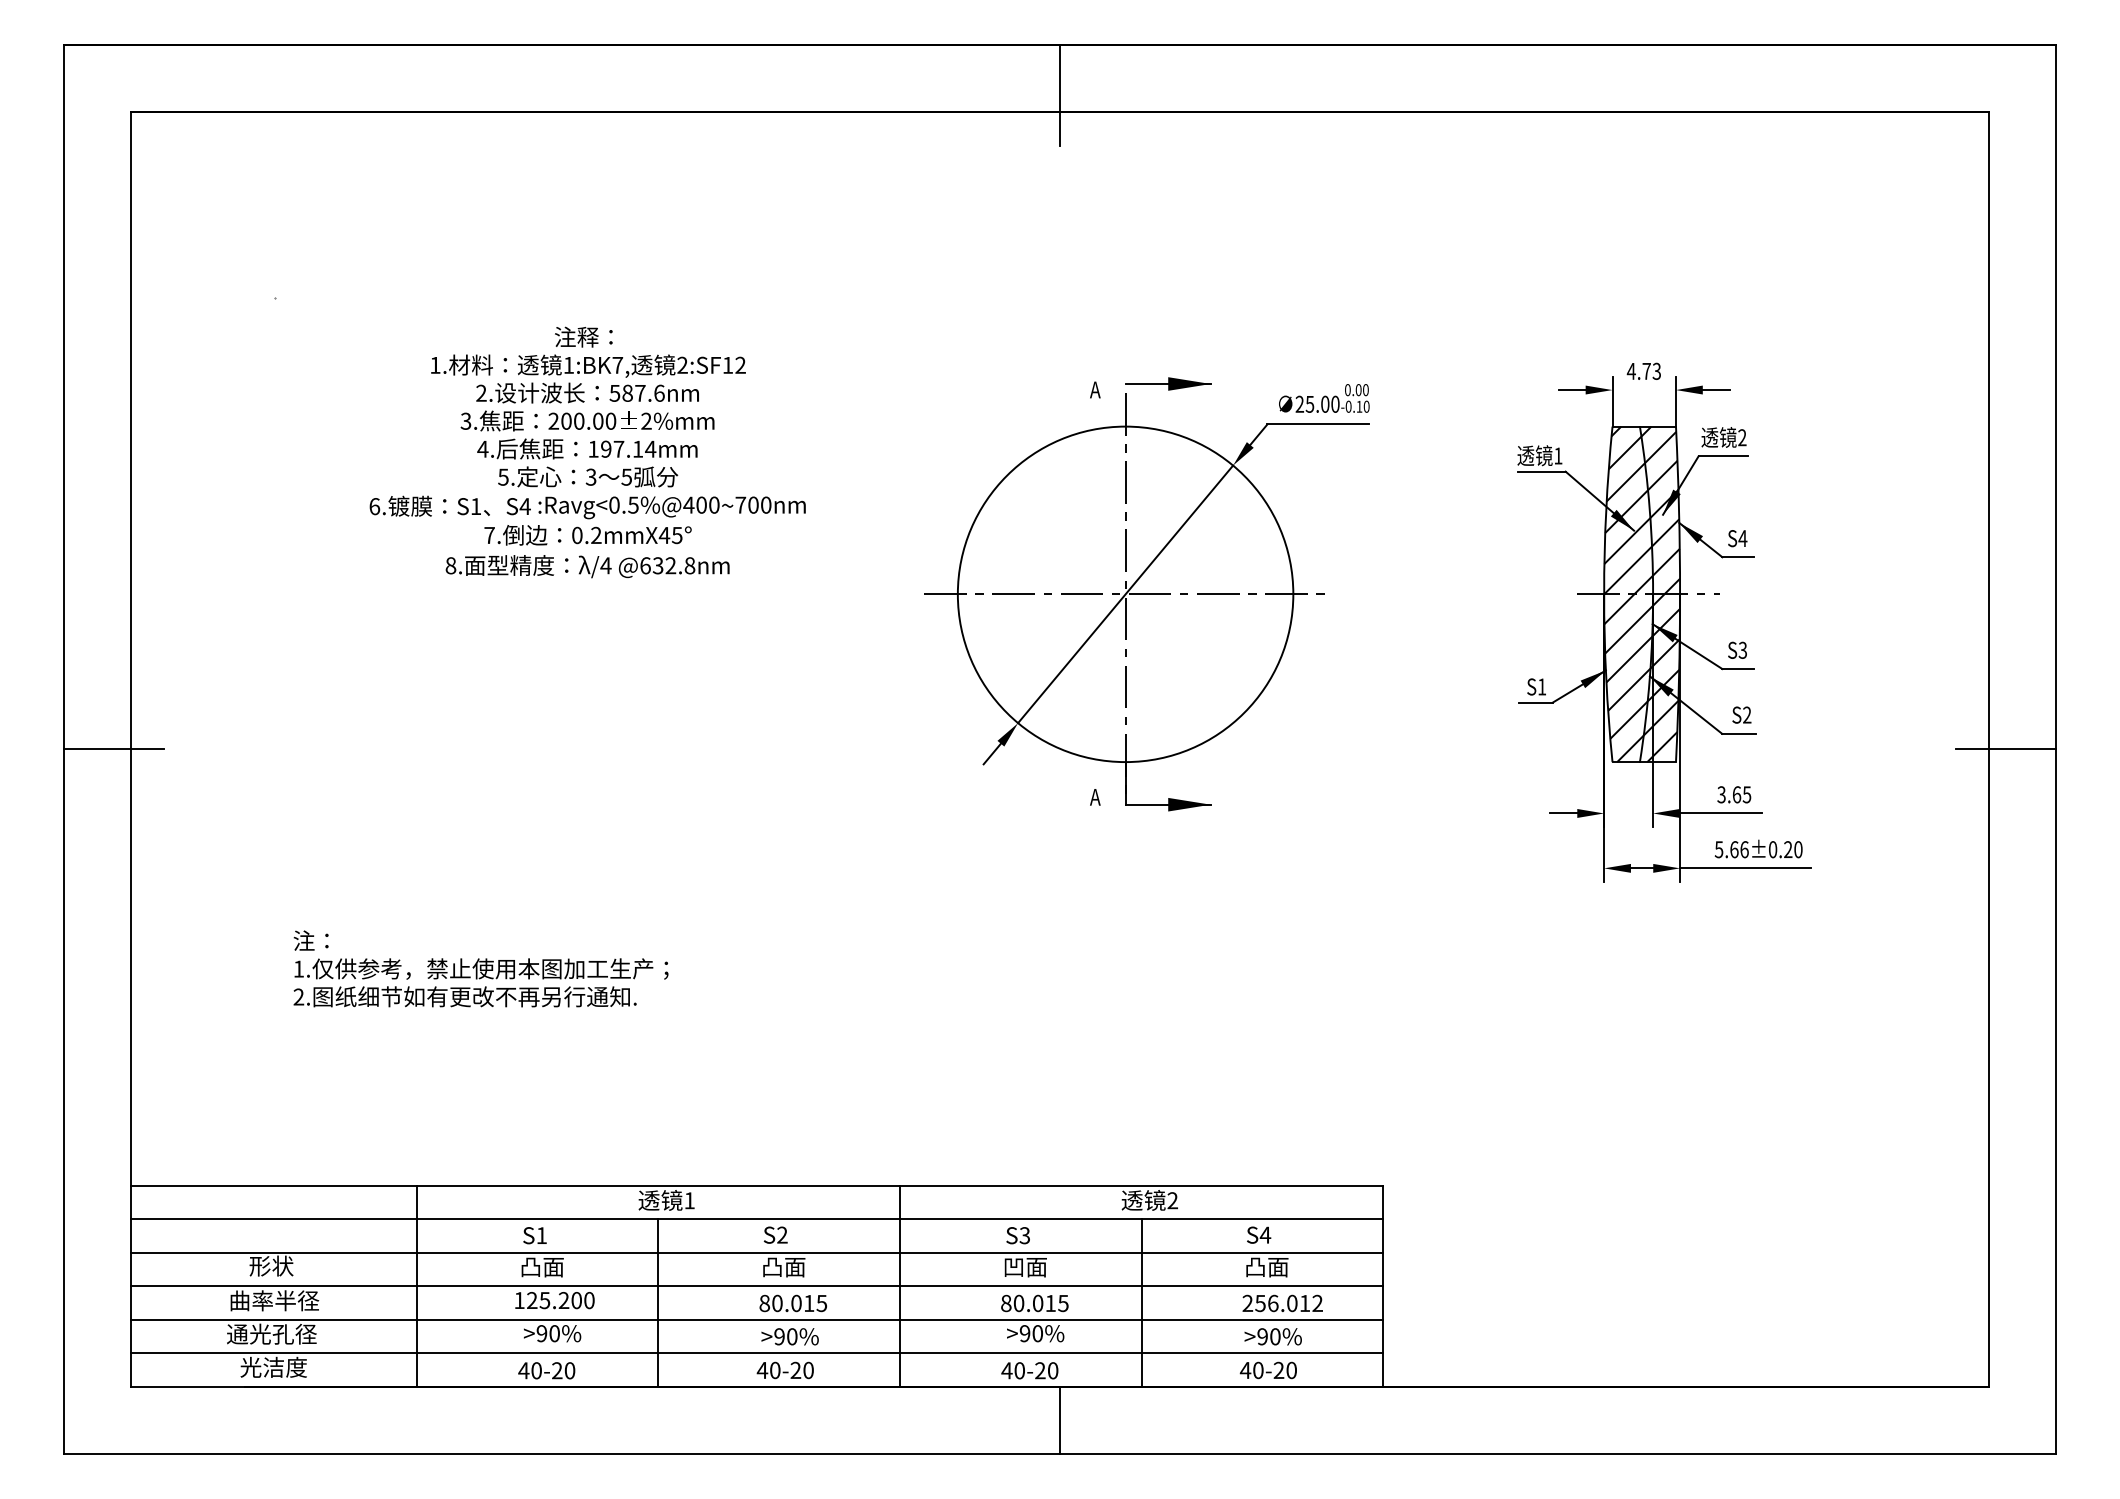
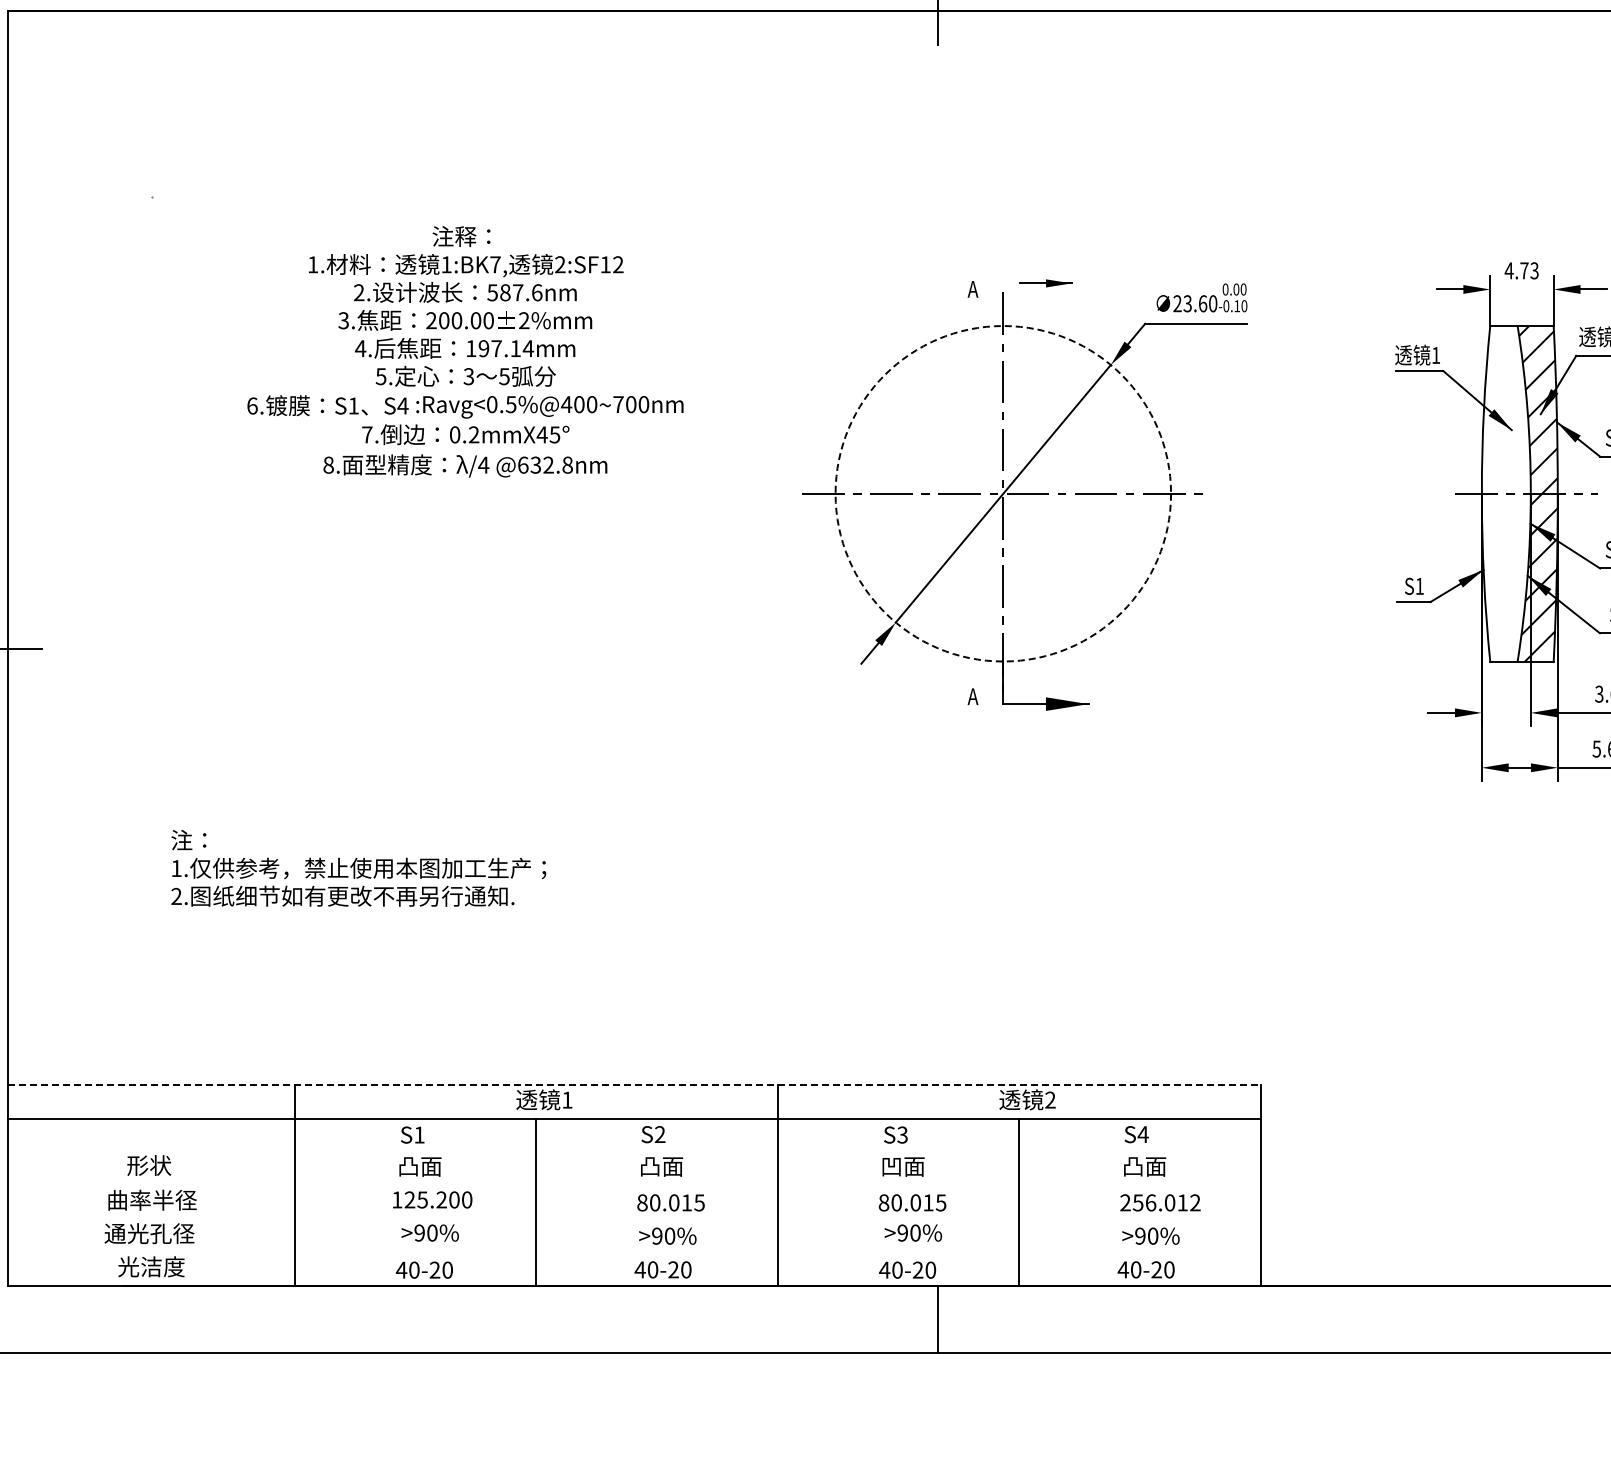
part: (1168, 383) -> (1046, 282), size x0.6
text: (1317, 403) -> (1195, 302), 25.00 -> 23.60
circle: (1125, 594) -> (1003, 493), solid -> dashed
hatch: (1628, 594) -> (1506, 493), removed
line: (757, 1185) -> (635, 1084), solid -> dashed
line: (756, 1252) -> (634, 1151), removed
line: (756, 1286) -> (634, 1185), removed
line: (756, 1319) -> (634, 1218), removed
line: (756, 1353) -> (634, 1252), removed

